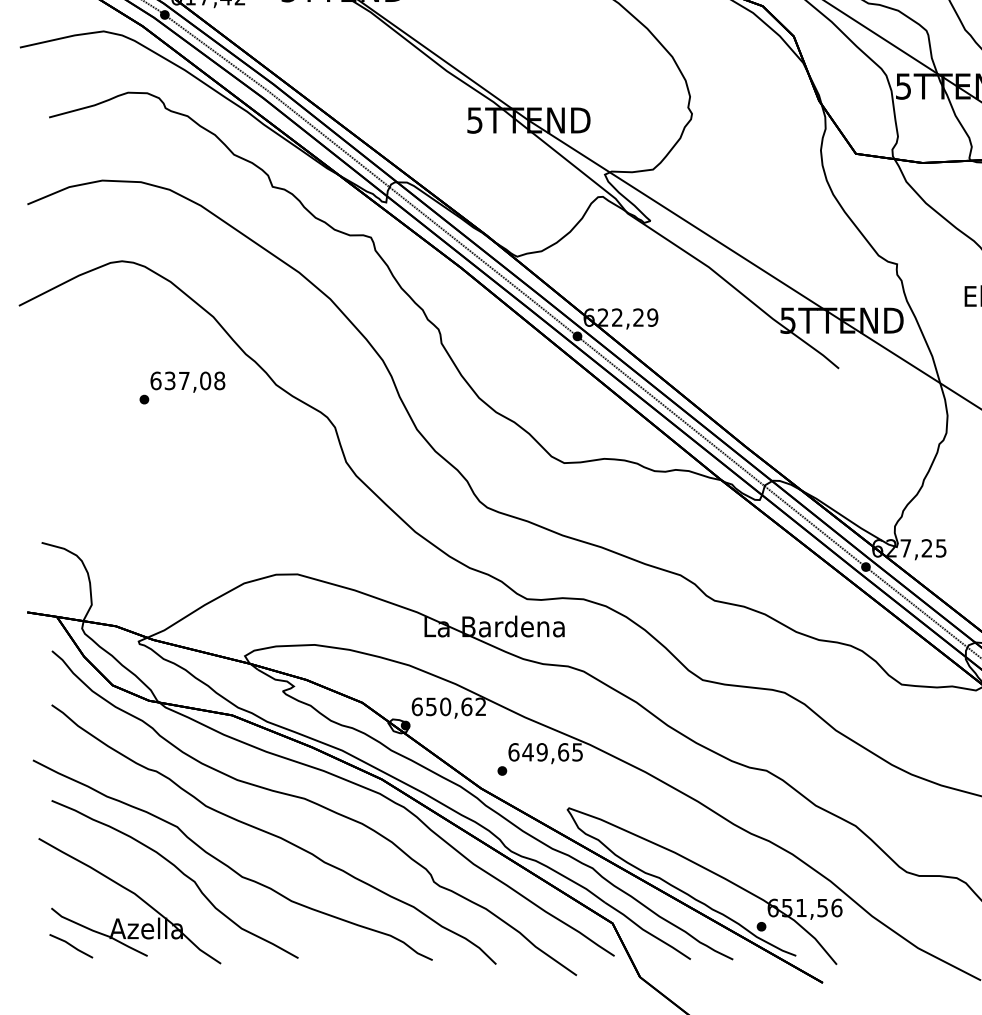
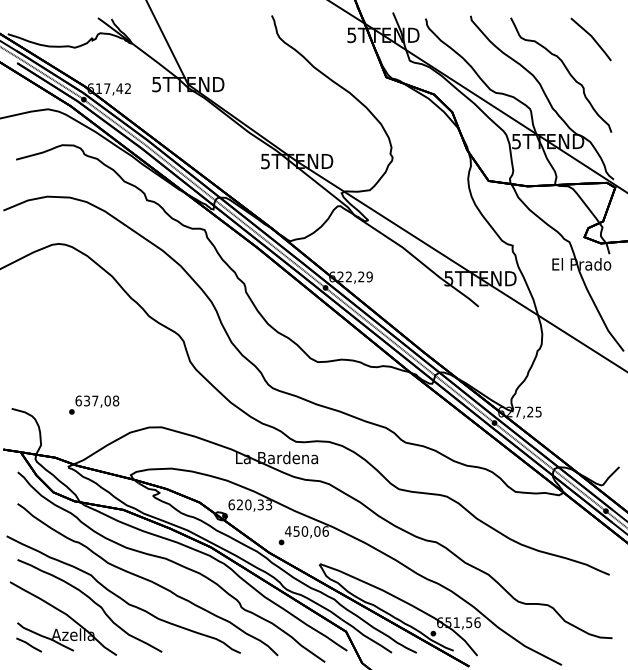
text: (182, 386) -> (94, 404), moved
text: (456, 706) -> (254, 504), 650,62 -> 620,33
text: (544, 752) -> (306, 531), 649,65 -> 450,06

